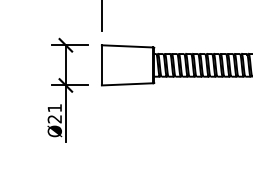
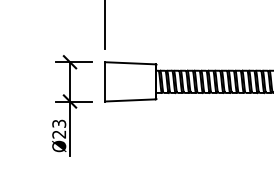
text: (55, 107) -> (59, 123), Ø21 -> Ø23

